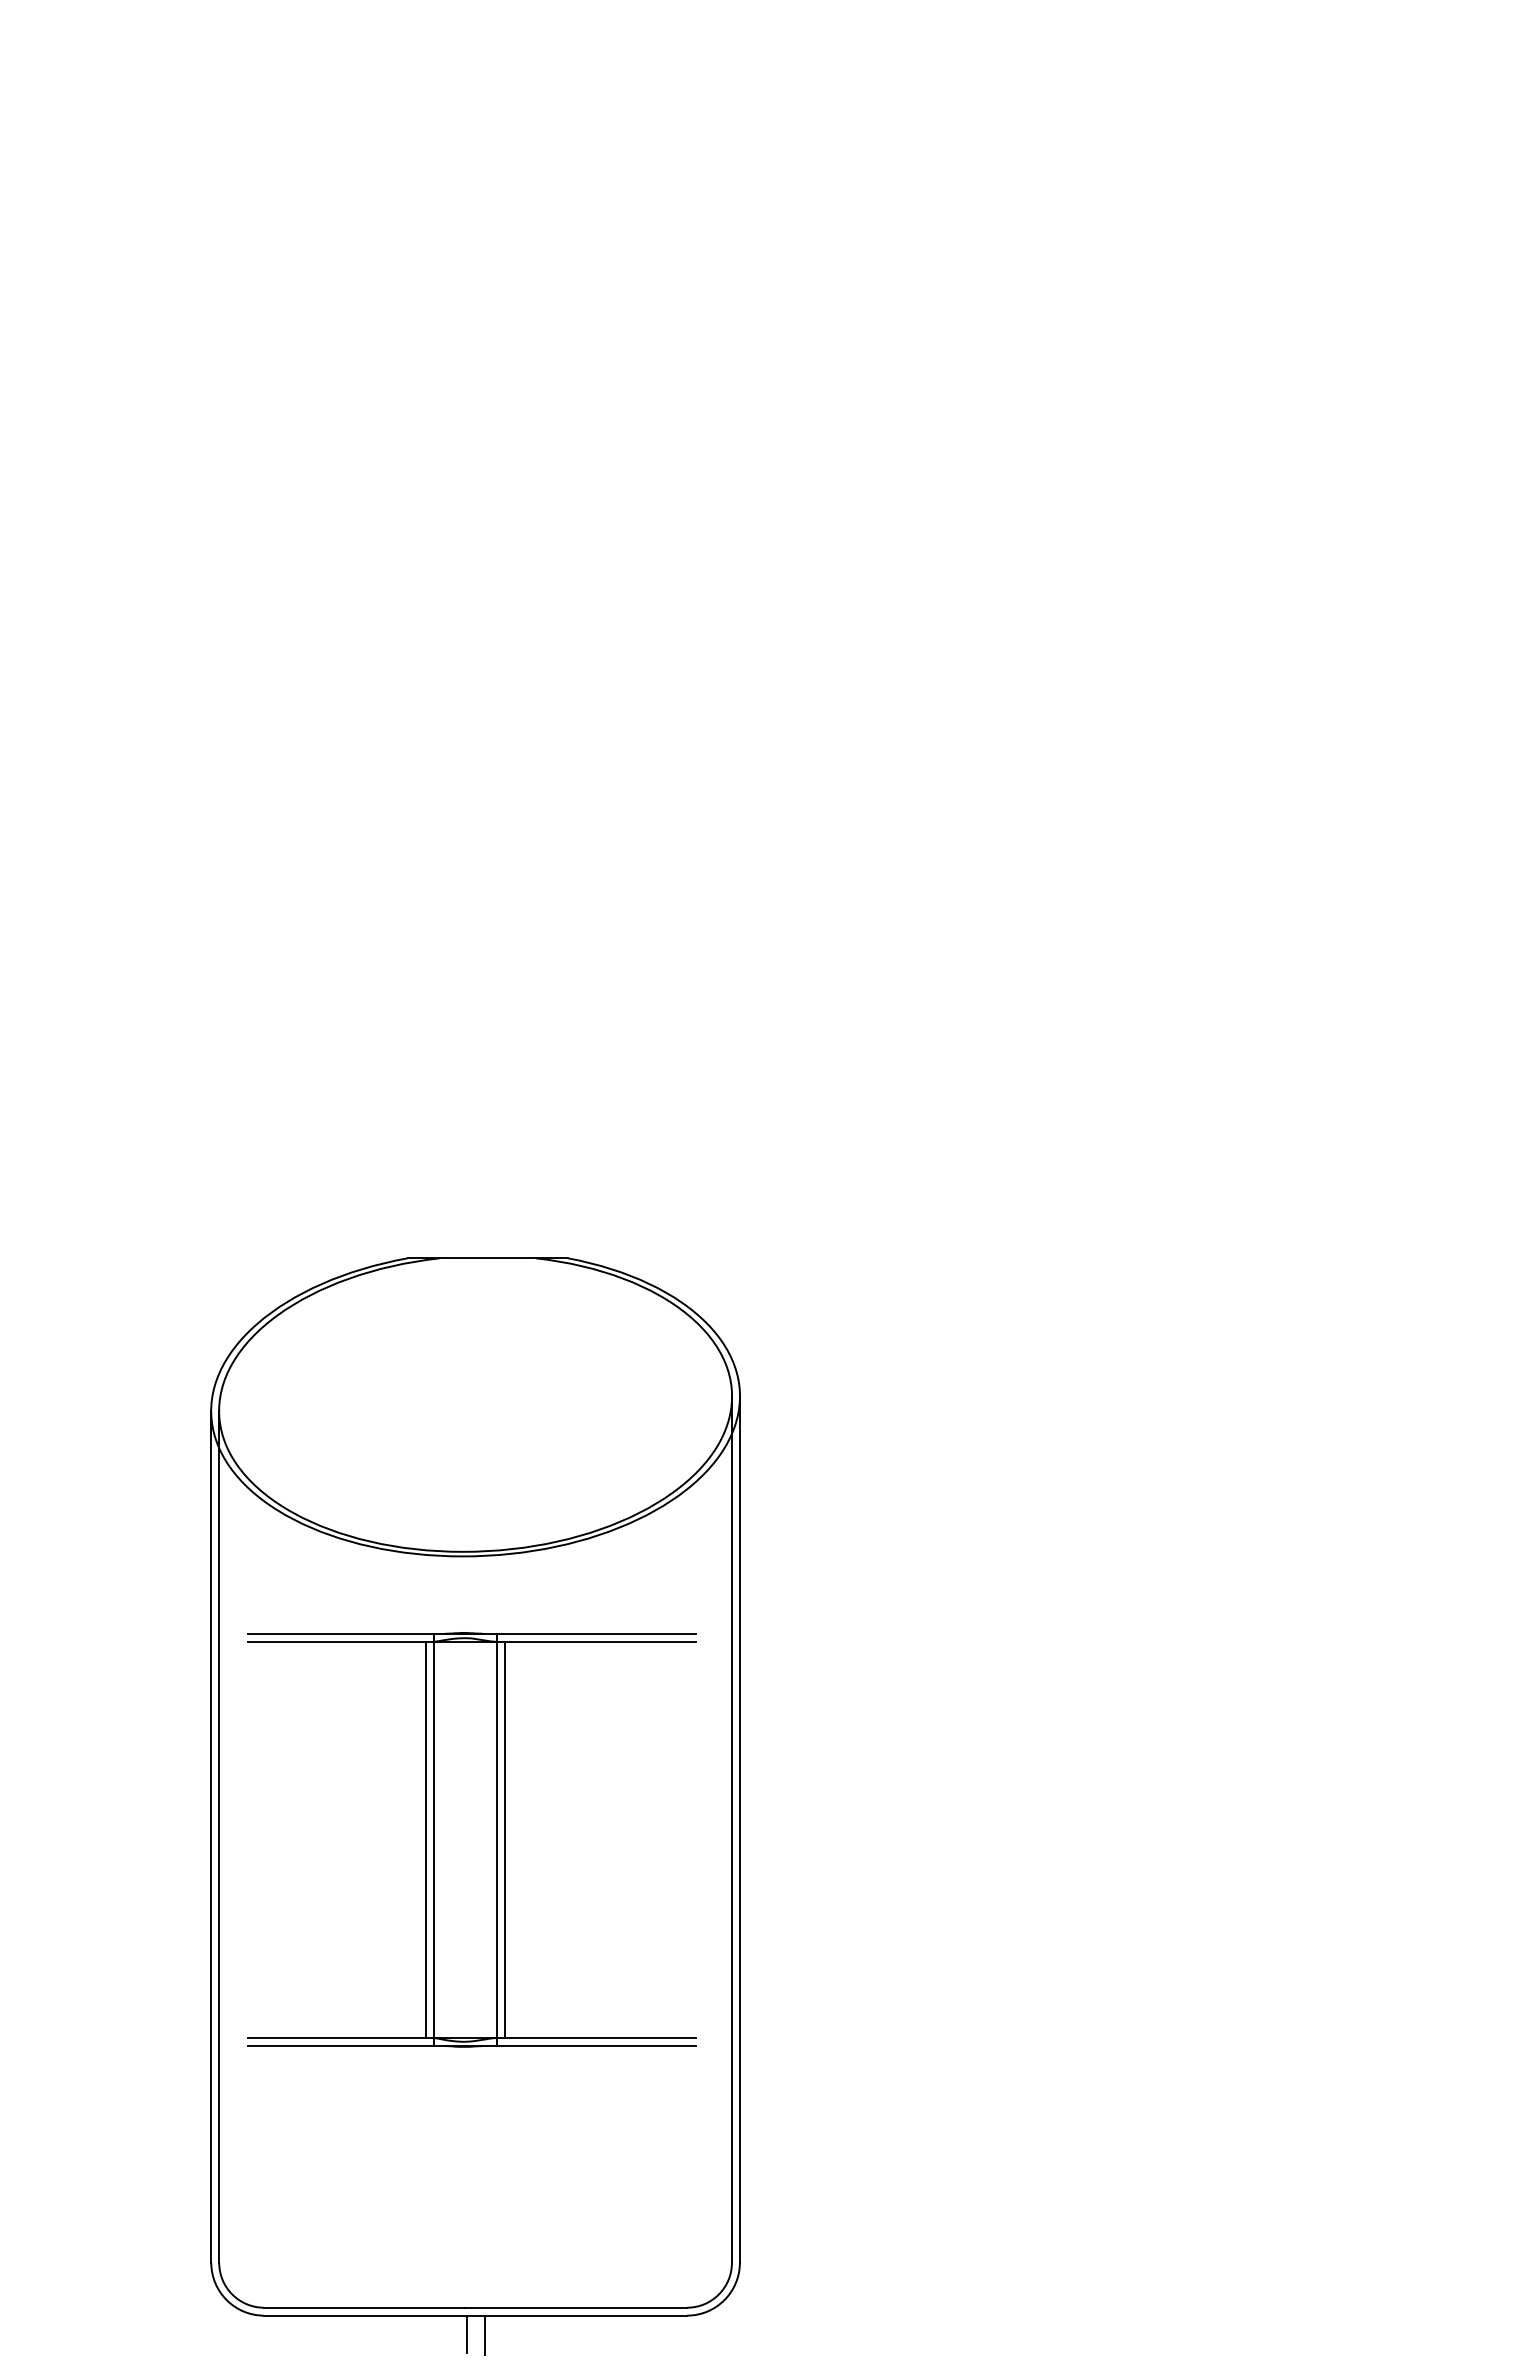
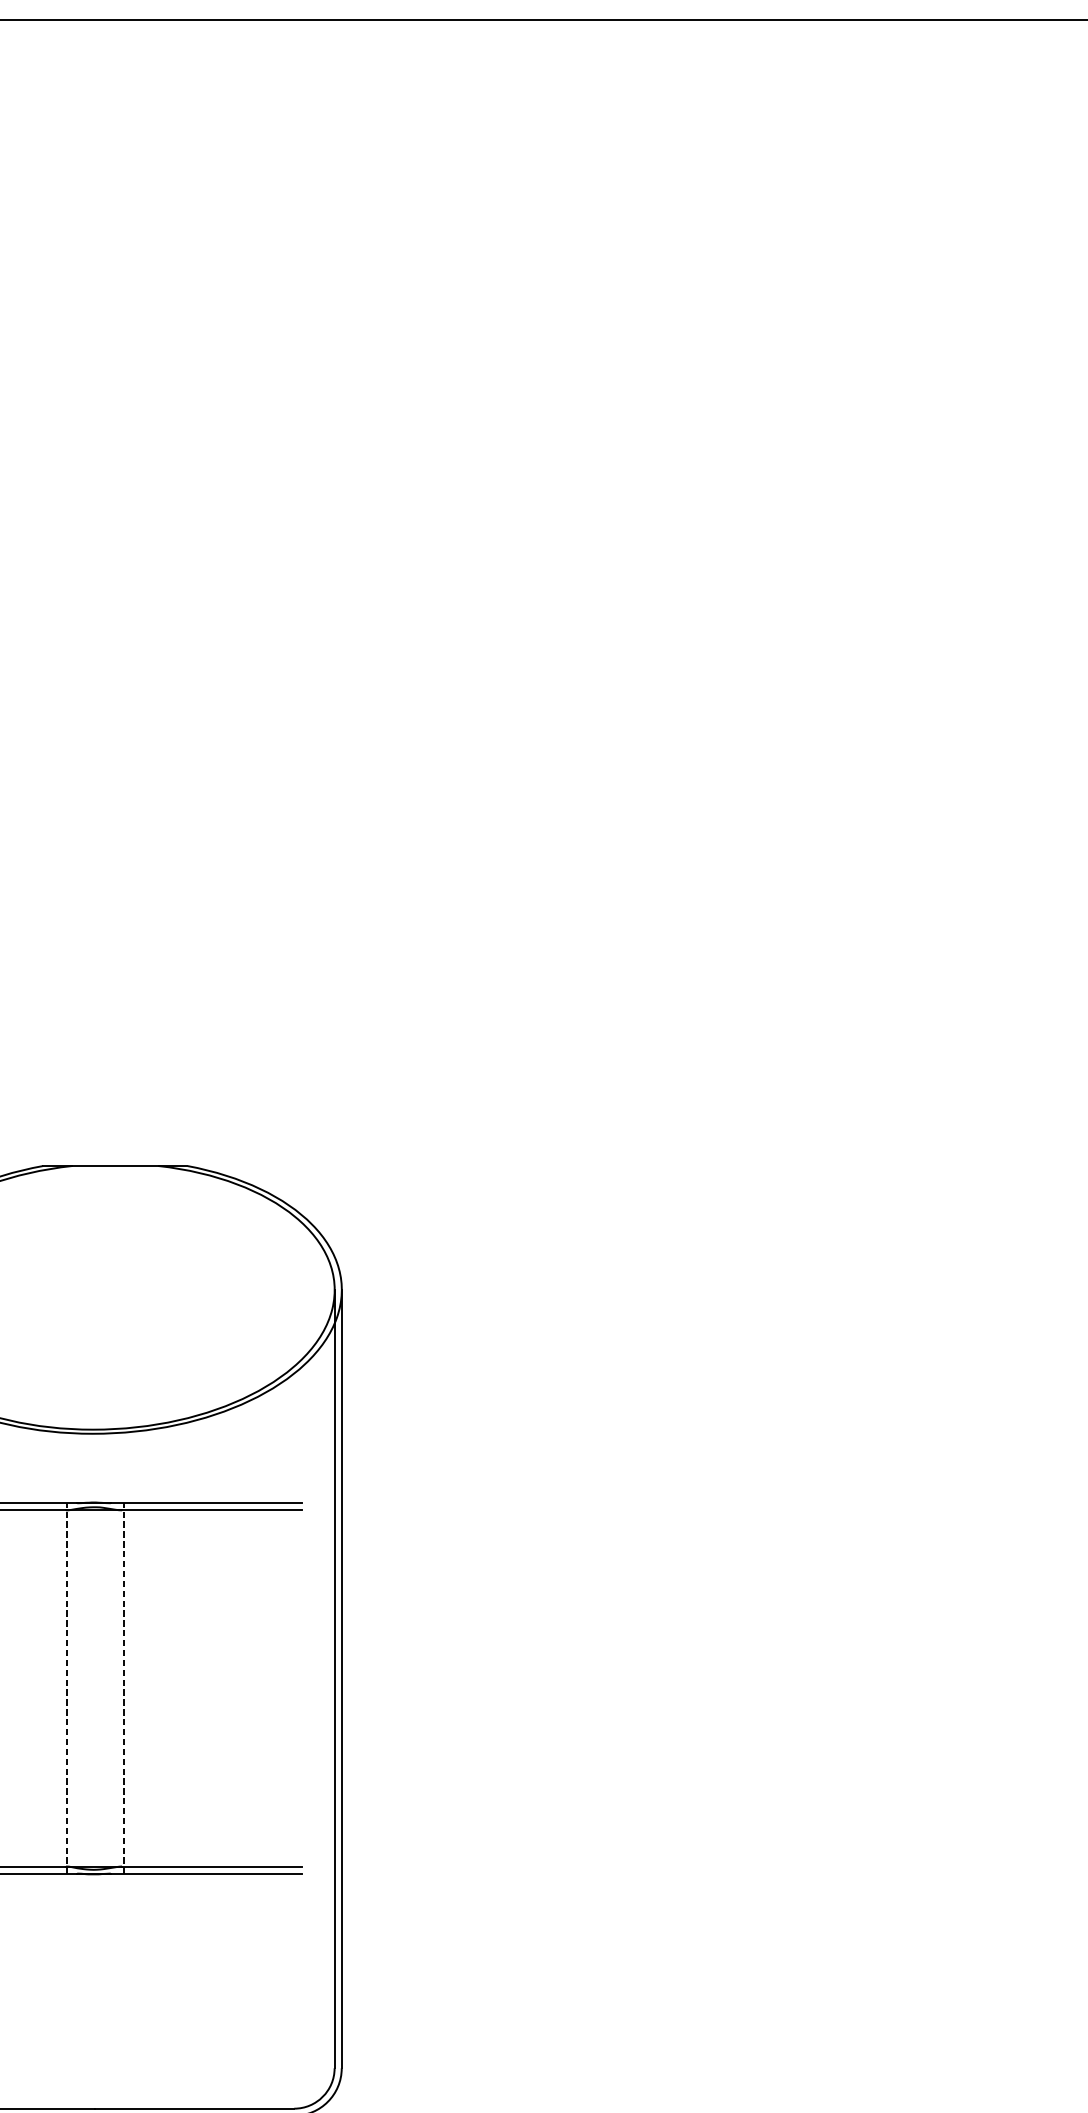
line: (425, 1839) -> (59, 1688), removed
line: (433, 1839) -> (66, 1688), solid -> dashed
line: (497, 1839) -> (123, 1688), solid -> dashed
line: (504, 1839) -> (130, 1688), removed

